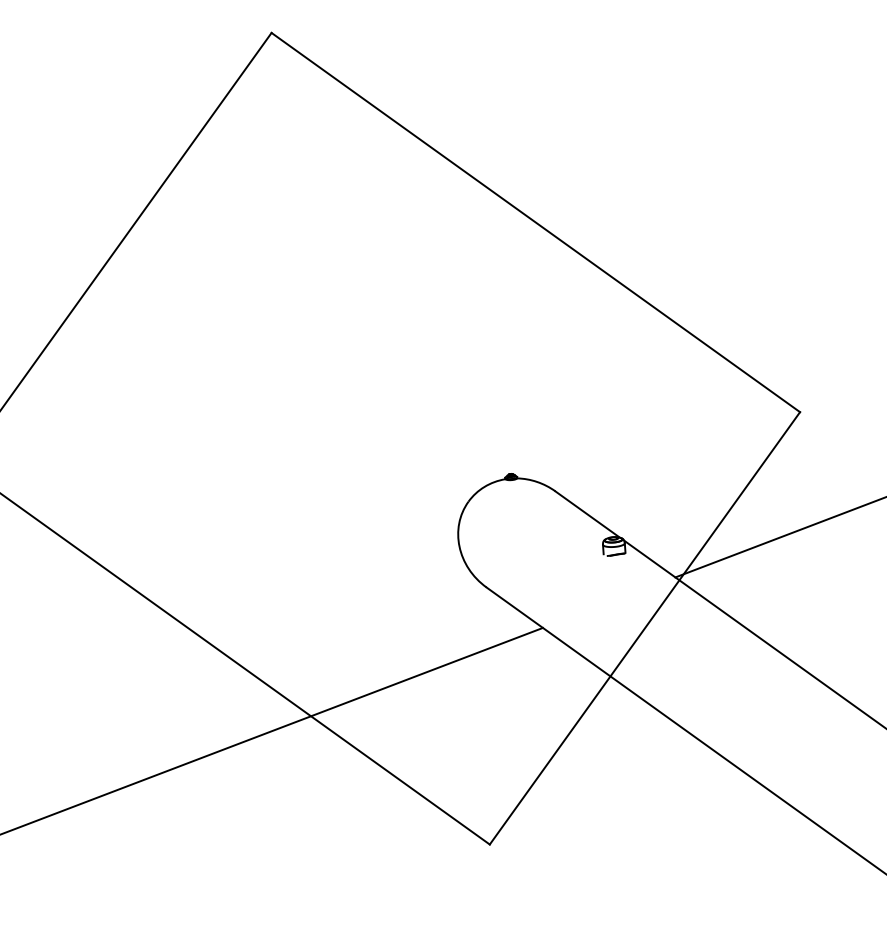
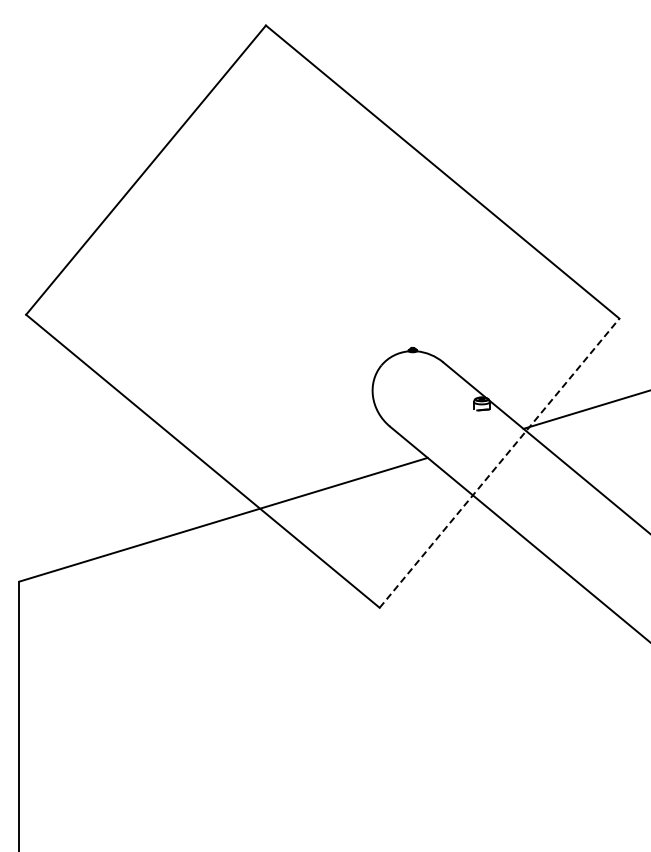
line: (644, 628) -> (499, 463), solid -> dashed

